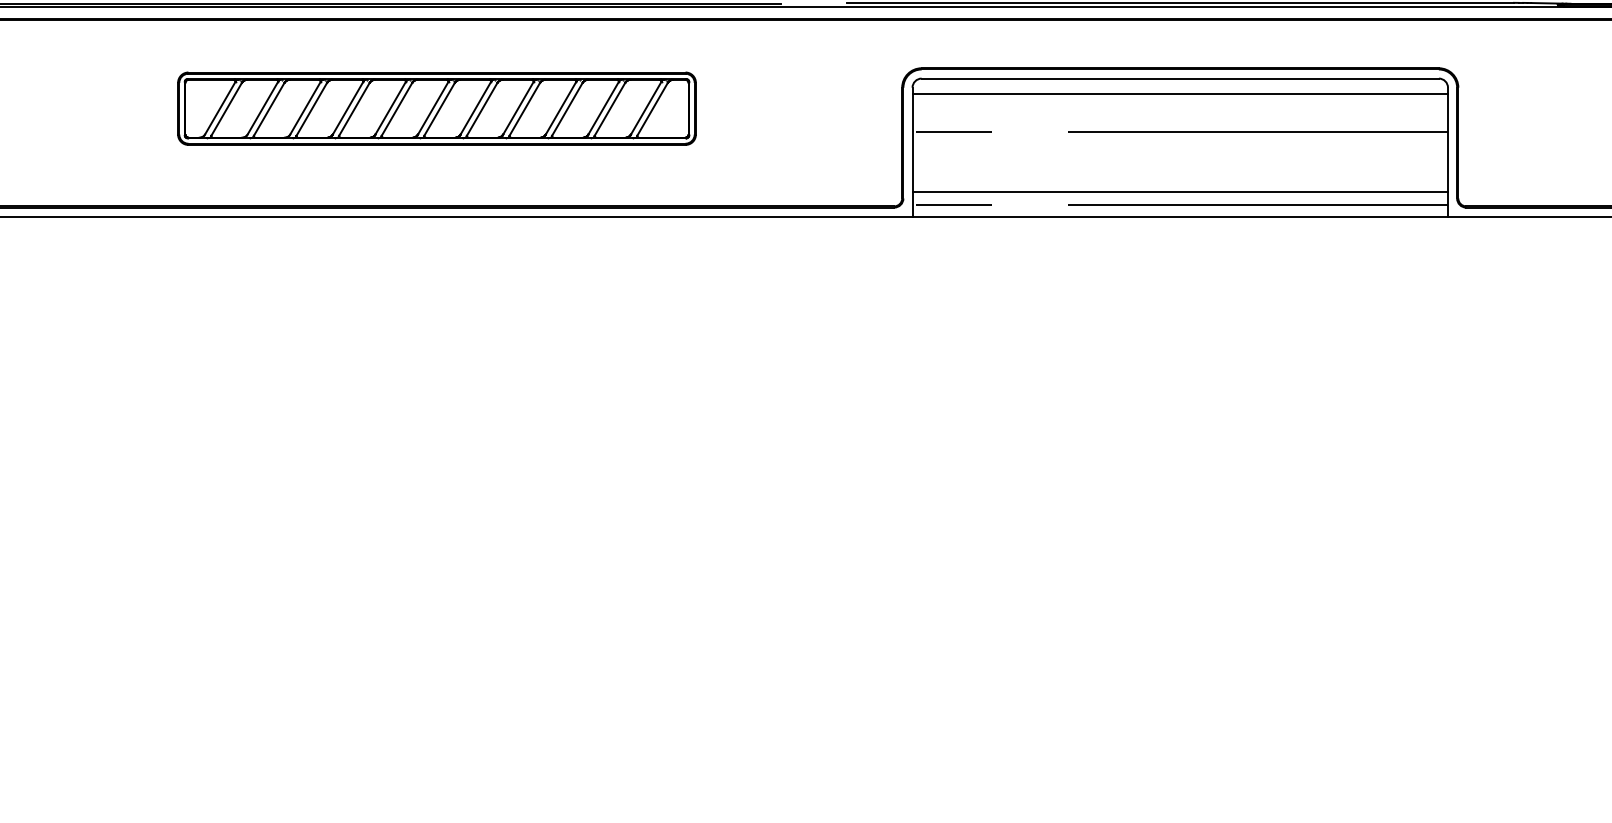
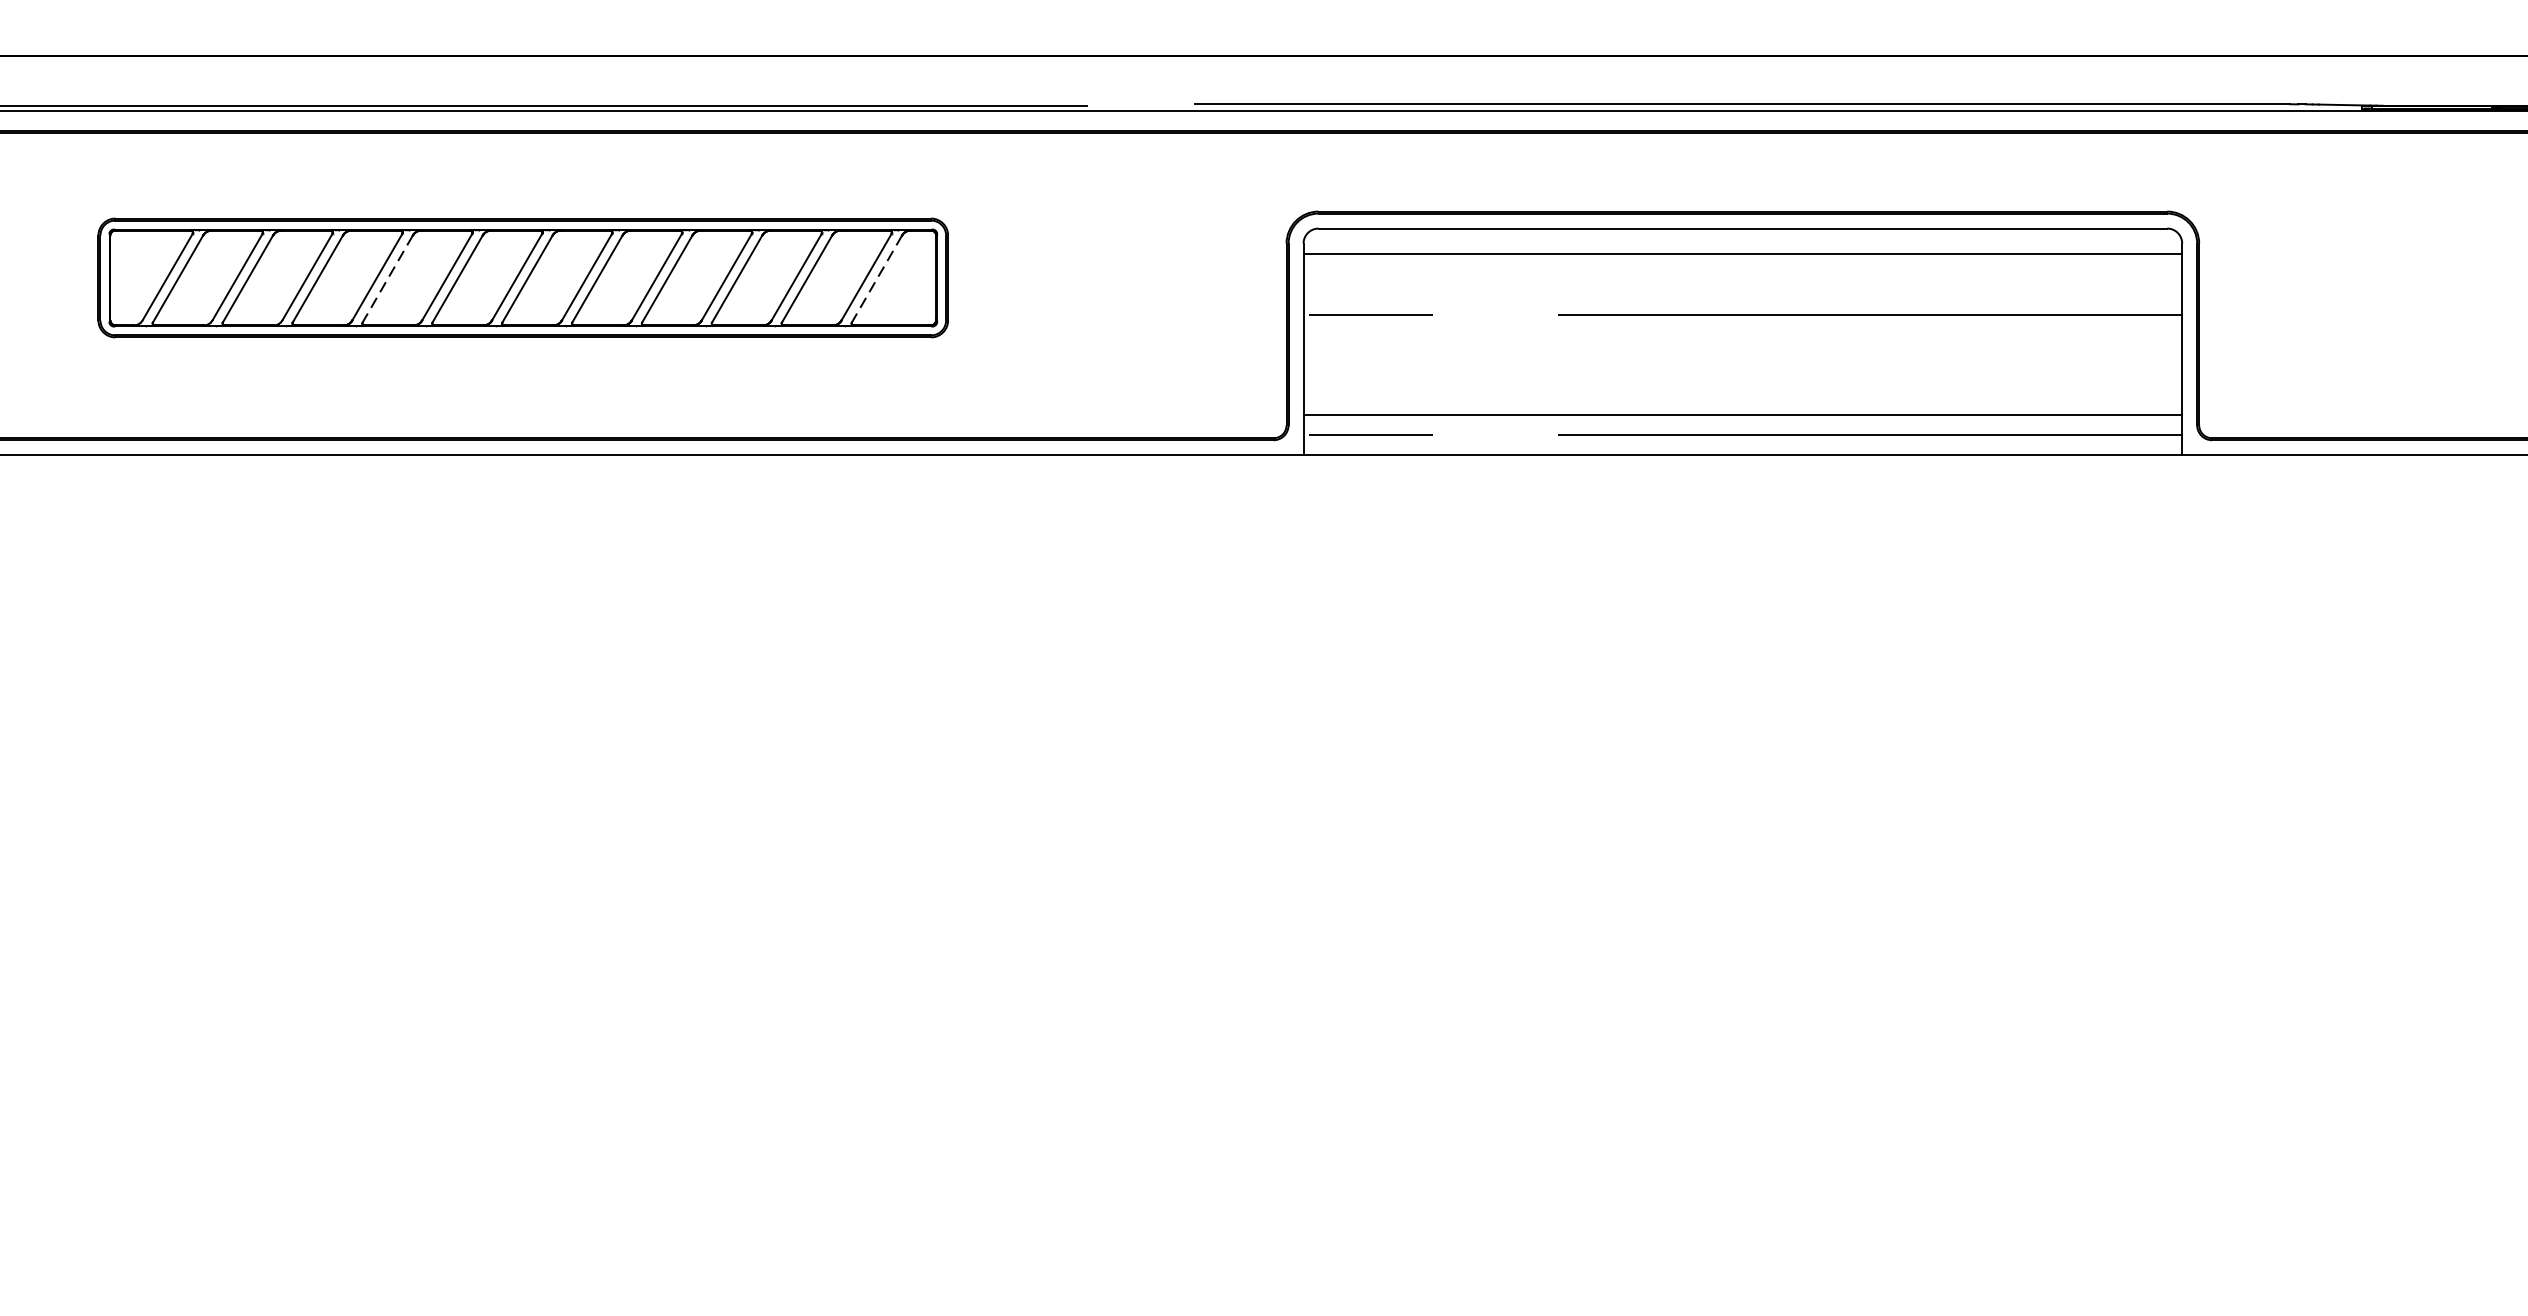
line: (354, 109) -> (387, 279), solid -> dashed
line: (652, 109) -> (876, 279), solid -> dashed

